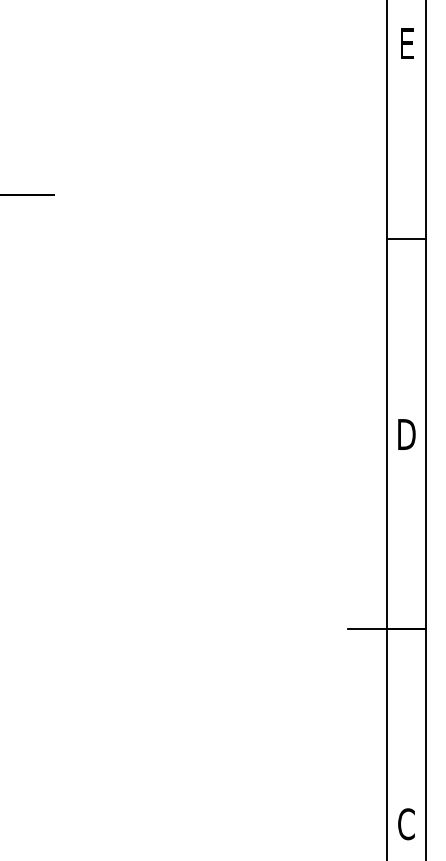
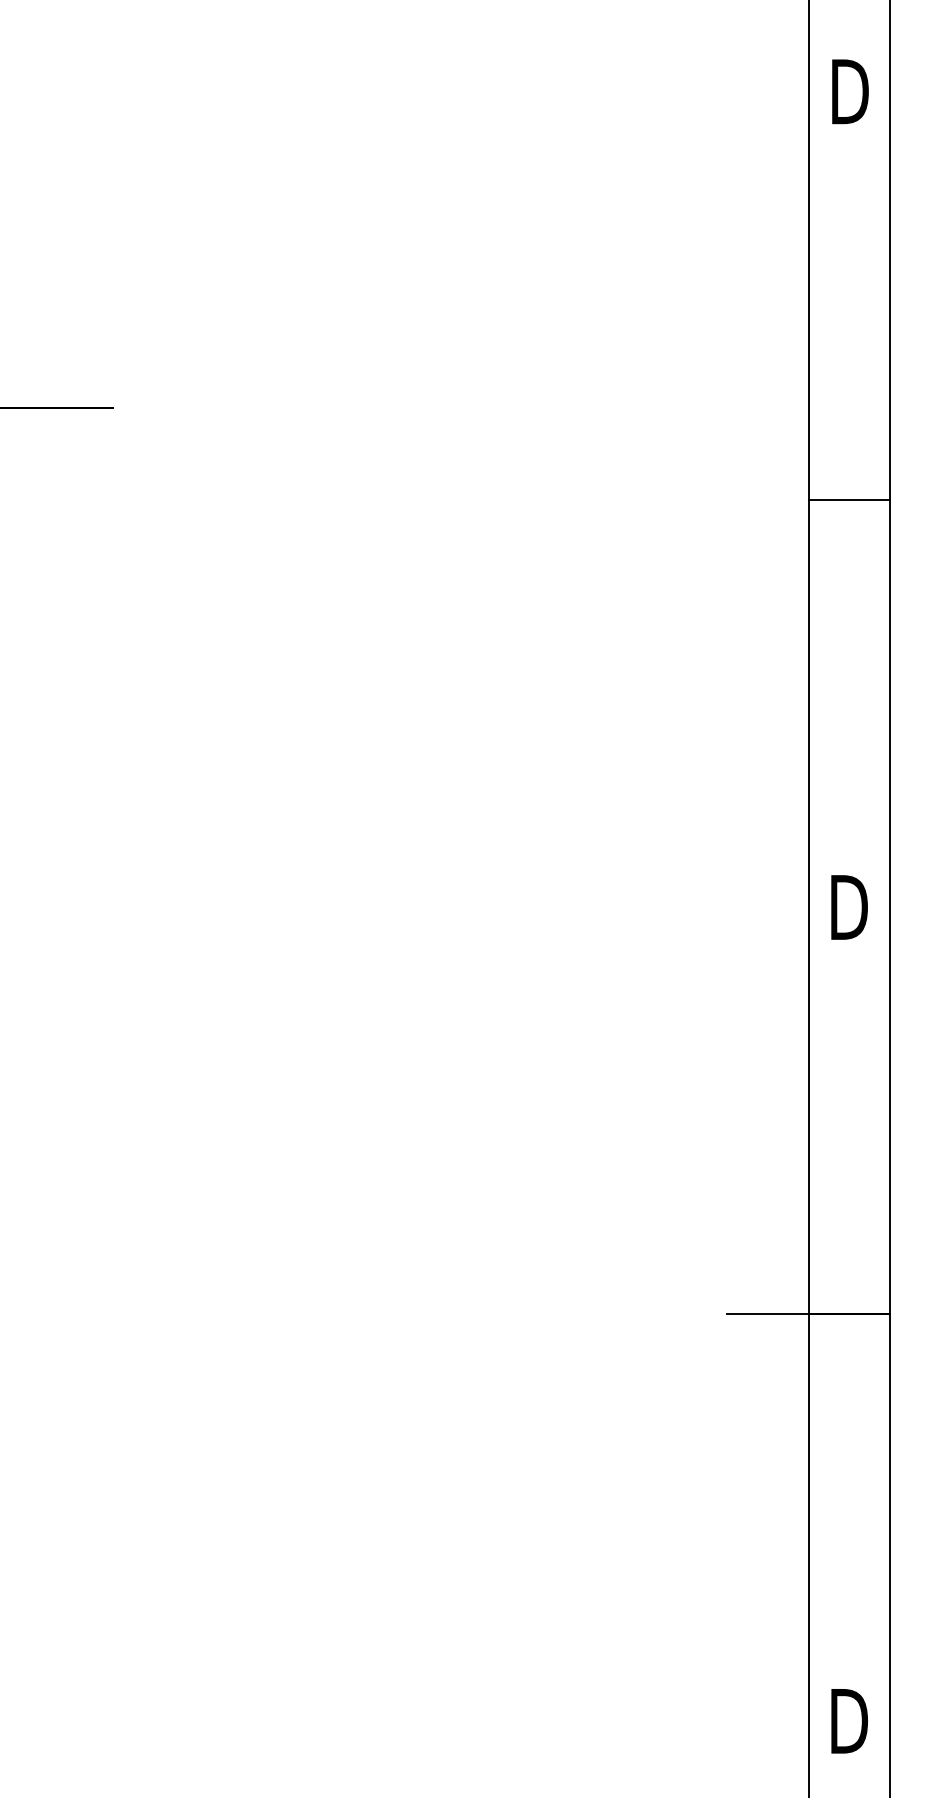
text: (407, 43) -> (850, 90), E -> D
text: (406, 824) -> (848, 1721), C -> D

